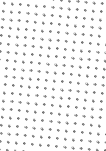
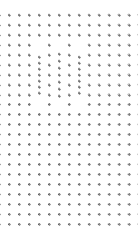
part: (33, 38) -> (39, 74), size x0.6
part: (50, 39) -> (59, 74), size x0.7
part: (66, 40) -> (79, 74), size x0.6

